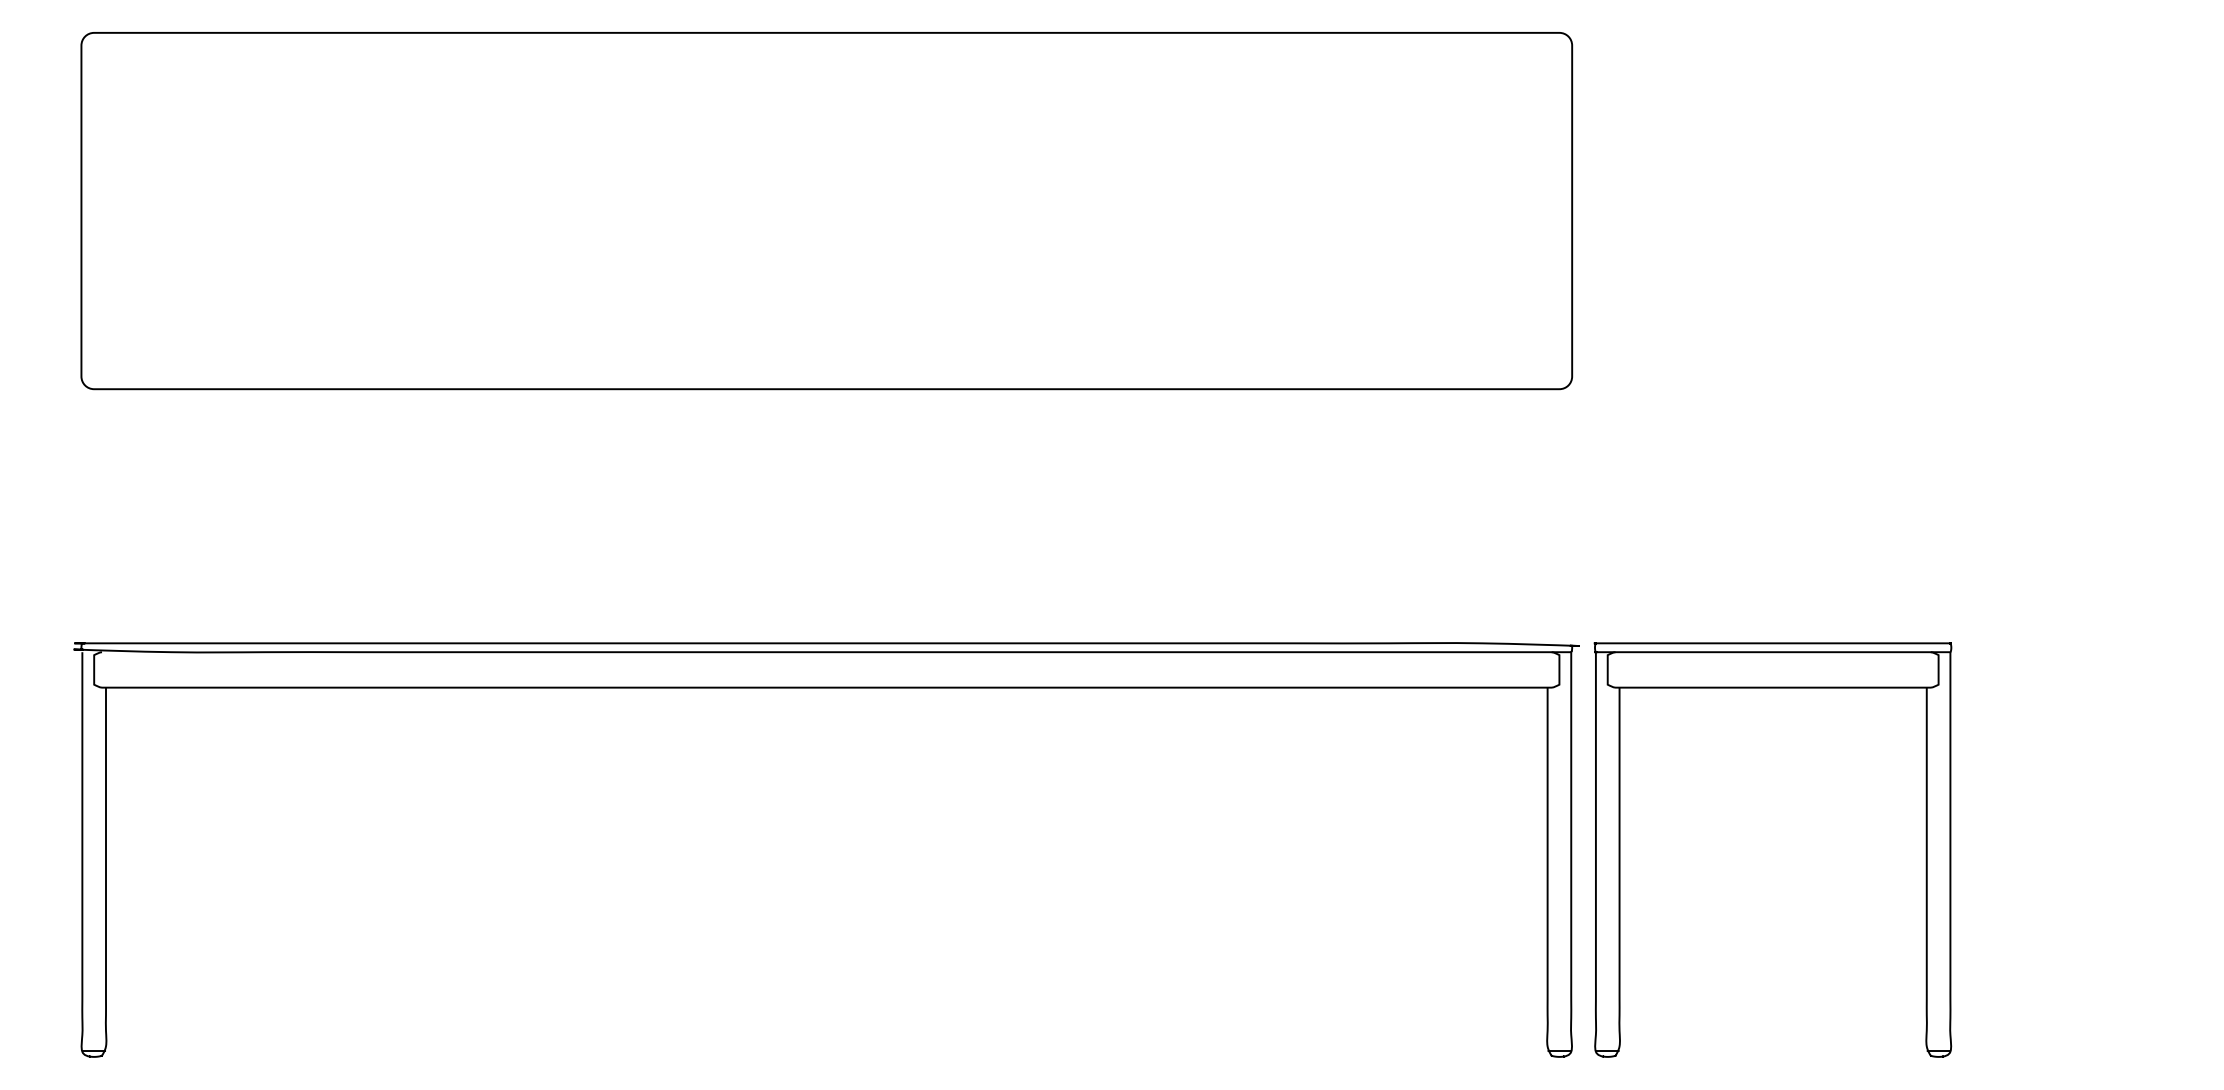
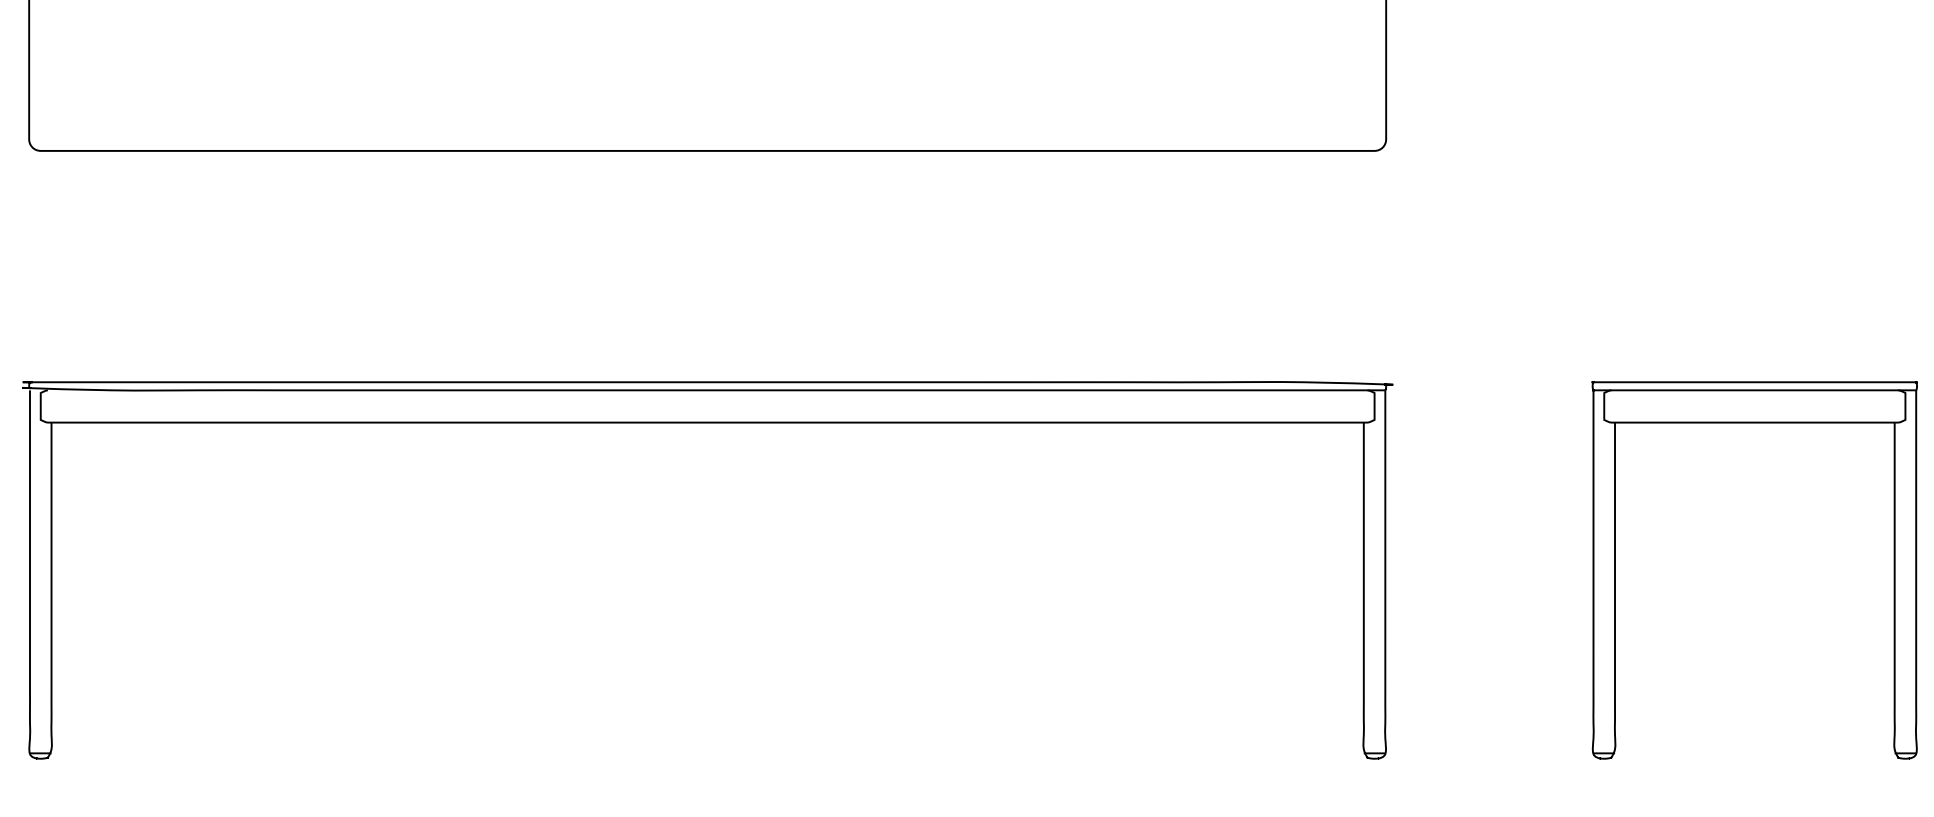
part: (1620, 849) -> (1615, 569), moved

